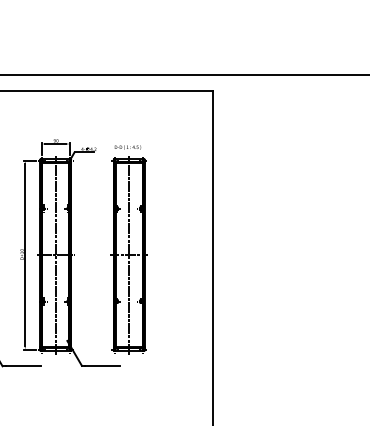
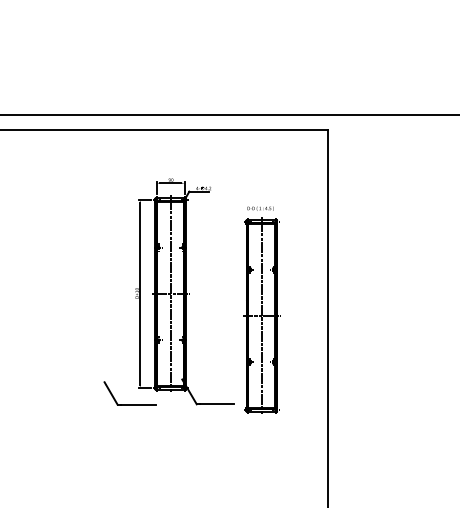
part: (128, 248) -> (261, 309), moved

